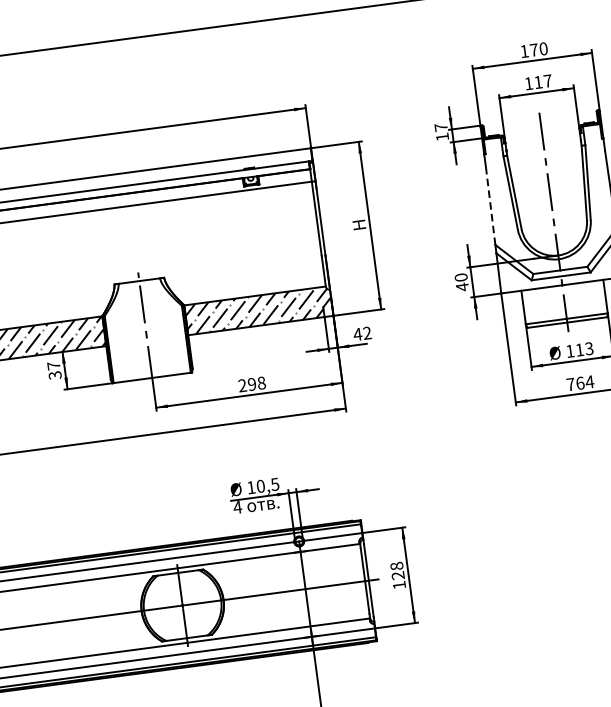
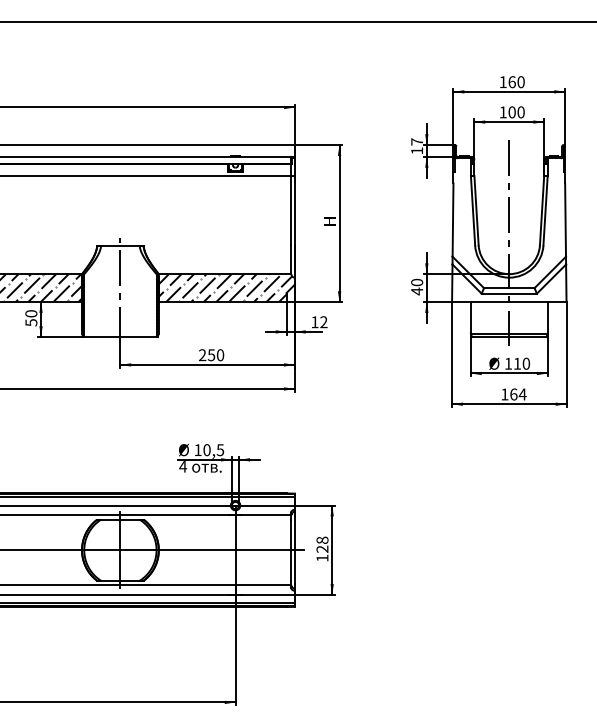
text: (533, 50) -> (511, 82), 170 -> 160
text: (543, 81) -> (516, 112), 117 -> 100
line: (491, 206) -> (453, 220), dashed -> solid
text: (357, 334) -> (314, 322), 42 -> 12
text: (589, 348) -> (526, 363), 113 -> 110
text: (54, 370) -> (31, 318), 37 -> 50
text: (256, 384) -> (215, 355), 298 -> 250
text: (570, 384) -> (504, 394), 764 -> 164

